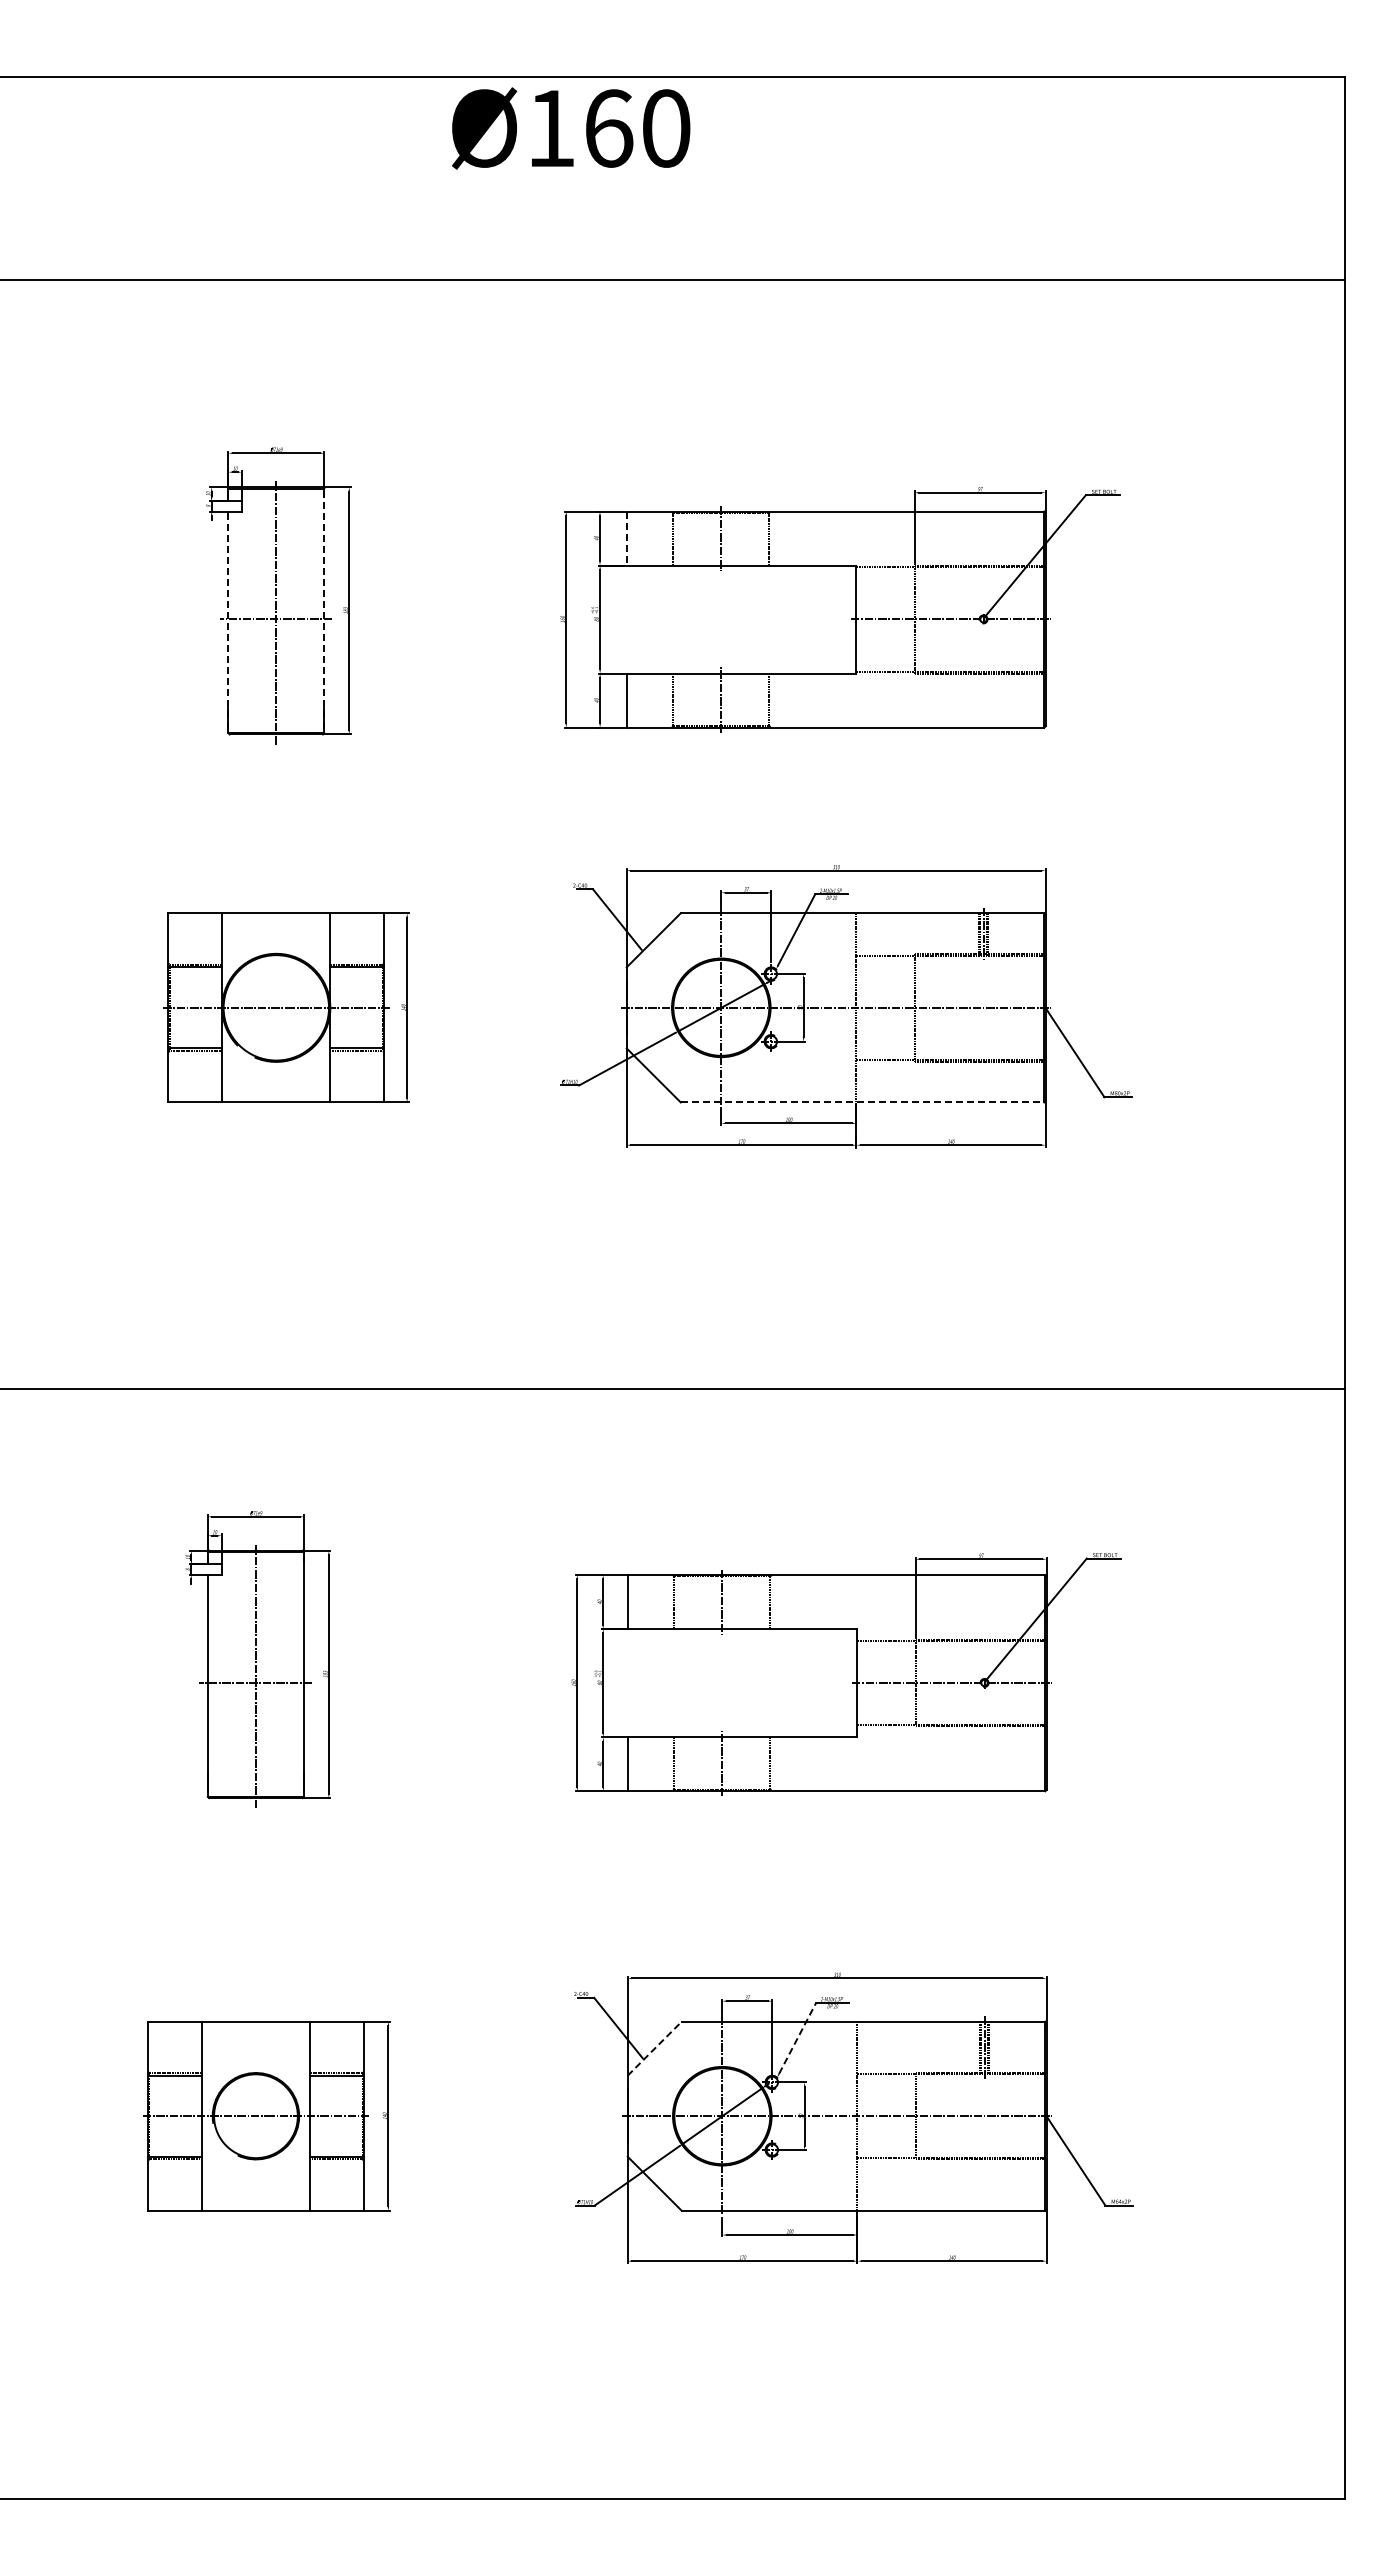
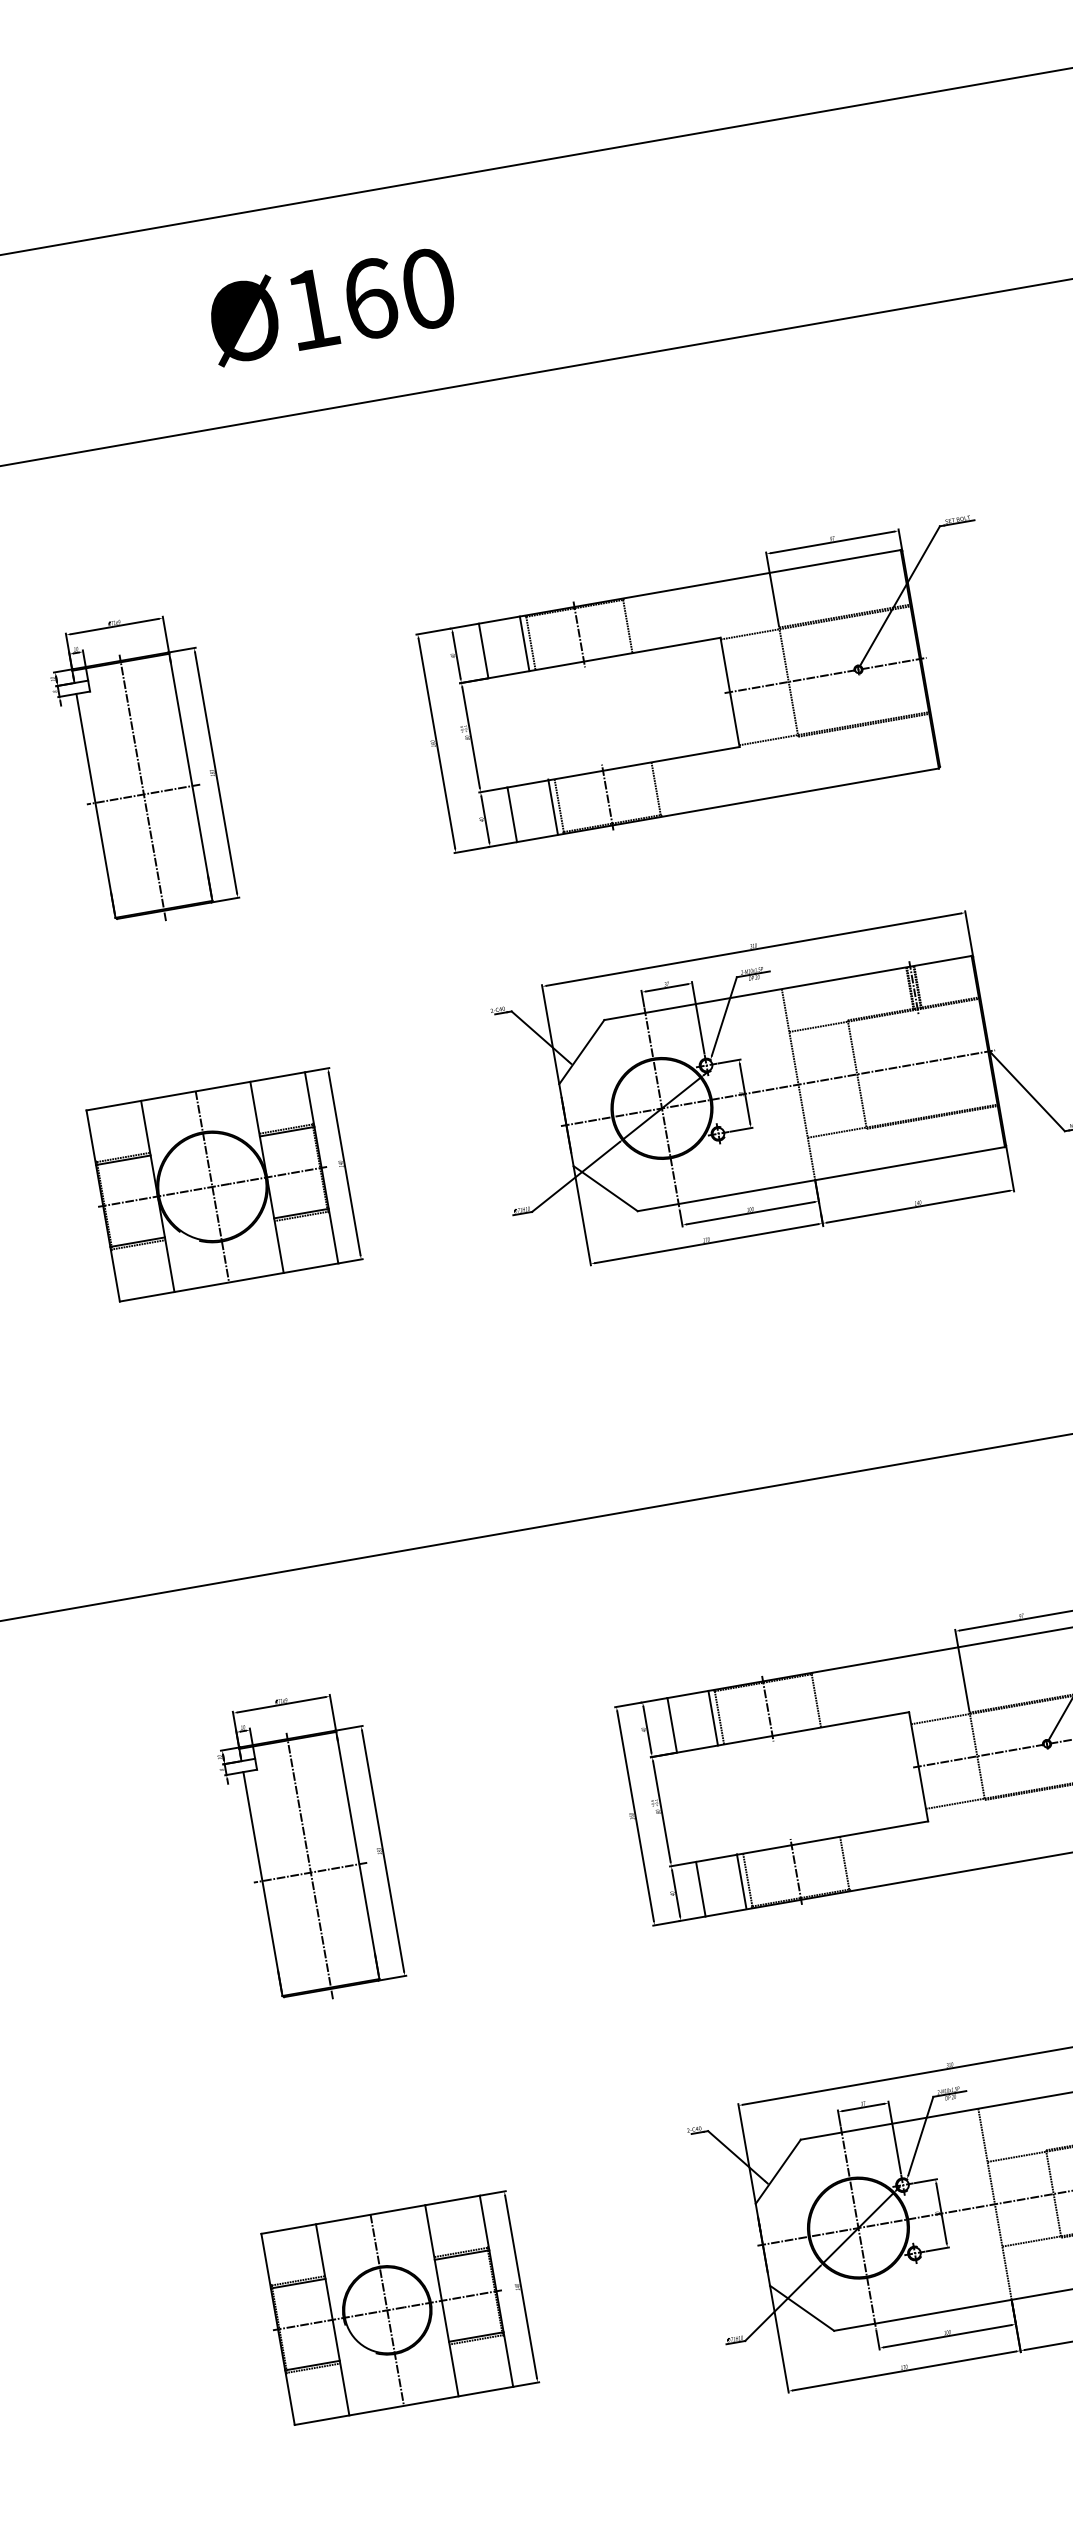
text: (571, 128) -> (332, 305), moved
line: (667, 538) -> (524, 643), added
line: (626, 539) -> (483, 651), dashed -> solid
line: (324, 611) -> (191, 777), dashed -> solid
line: (228, 620) -> (95, 804), dashed -> solid
line: (667, 699) -> (553, 806), added
line: (276, 1007) -> (212, 1186), added
line: (862, 1102) -> (821, 1179), dashed -> solid
line: (668, 1602) -> (713, 1718), added
line: (668, 1763) -> (741, 1881), added
line: (797, 2037) -> (920, 2135), dashed -> solid
line: (655, 2048) -> (779, 2171), dashed -> solid
line: (255, 2115) -> (386, 2309), added

